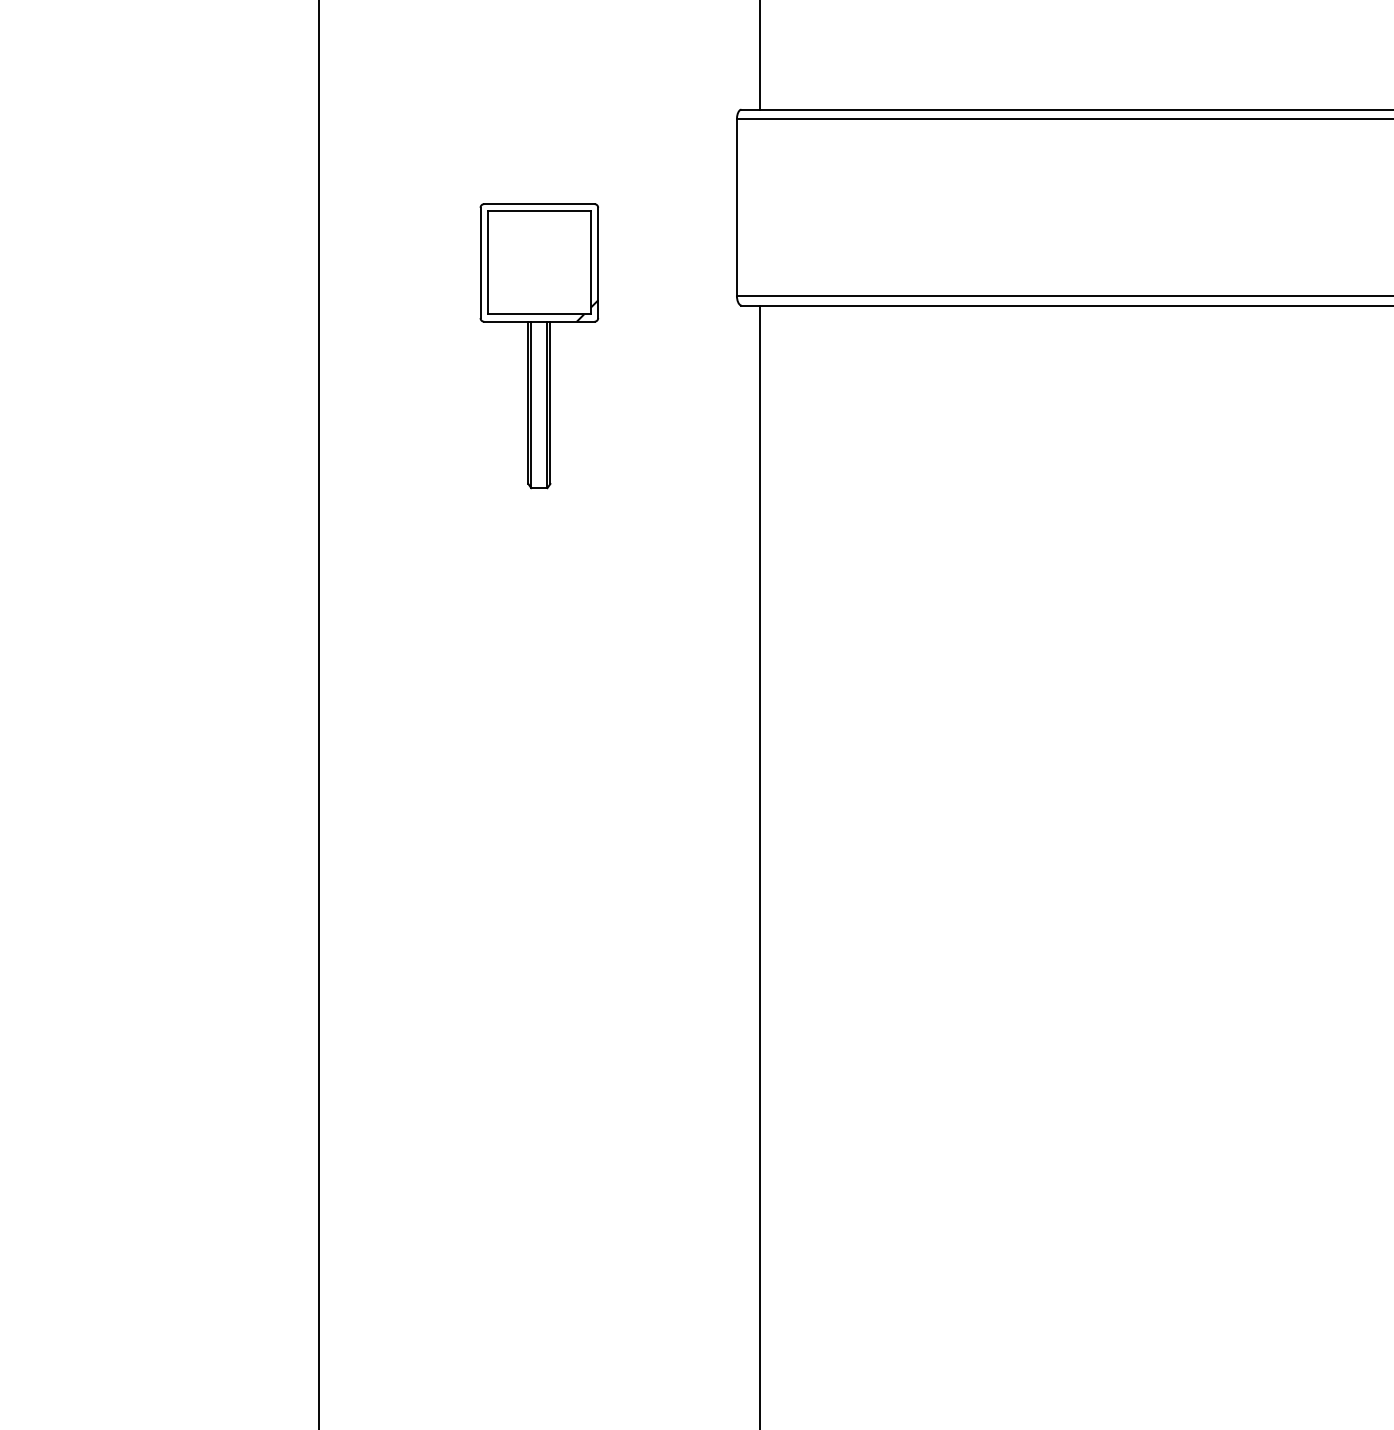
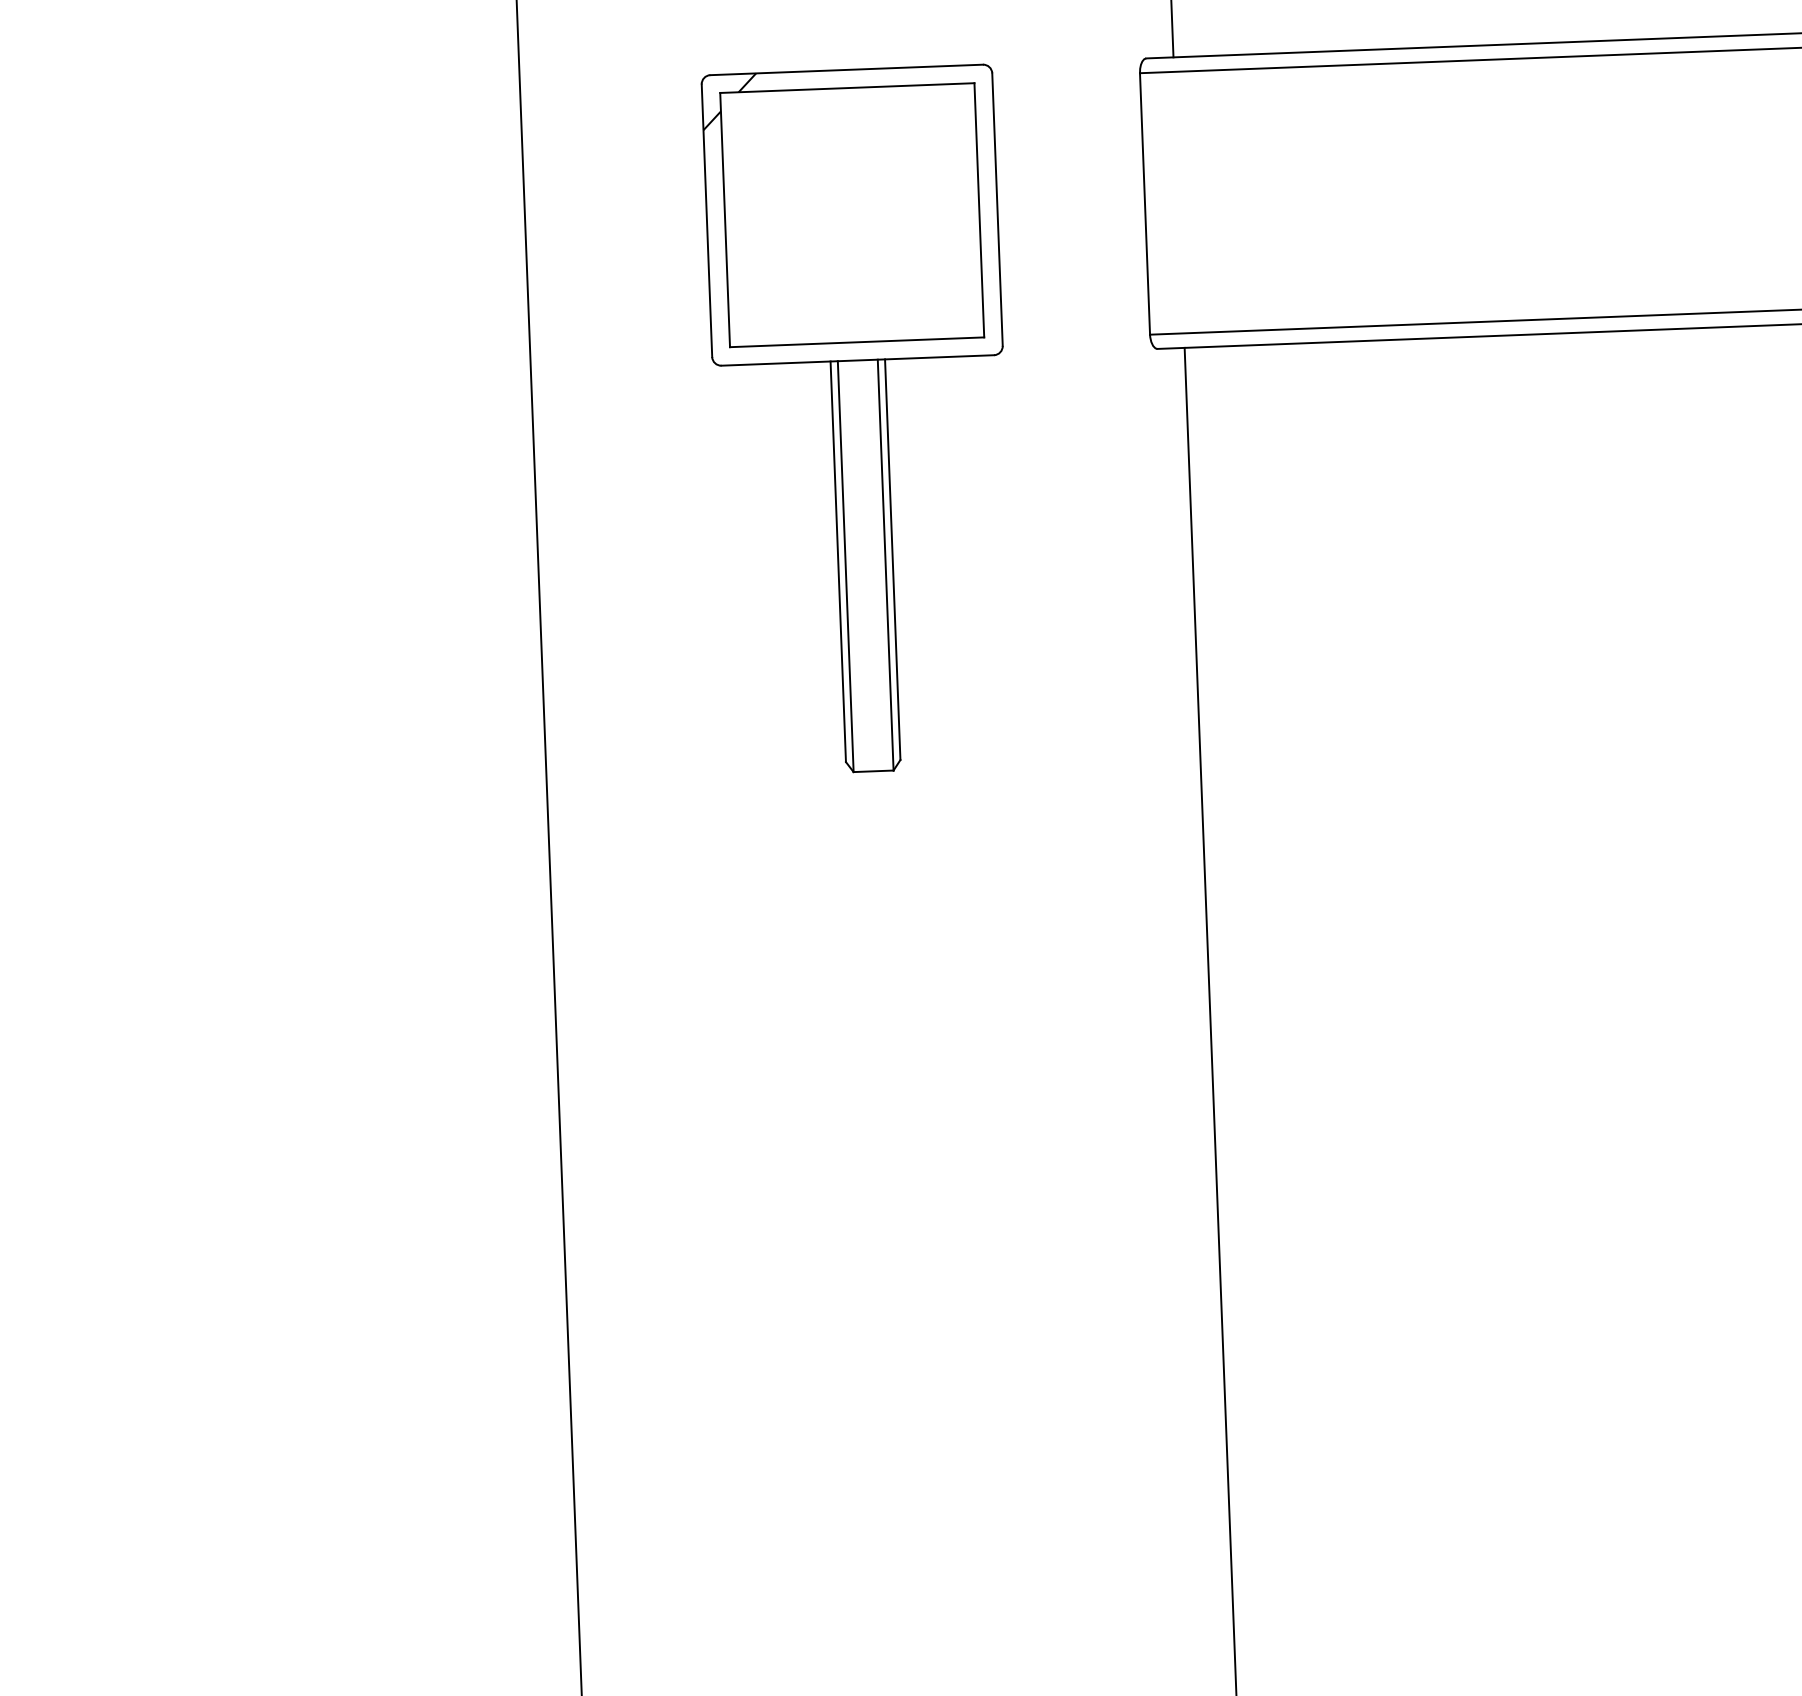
part: (539, 345) -> (860, 419), size x1.67

